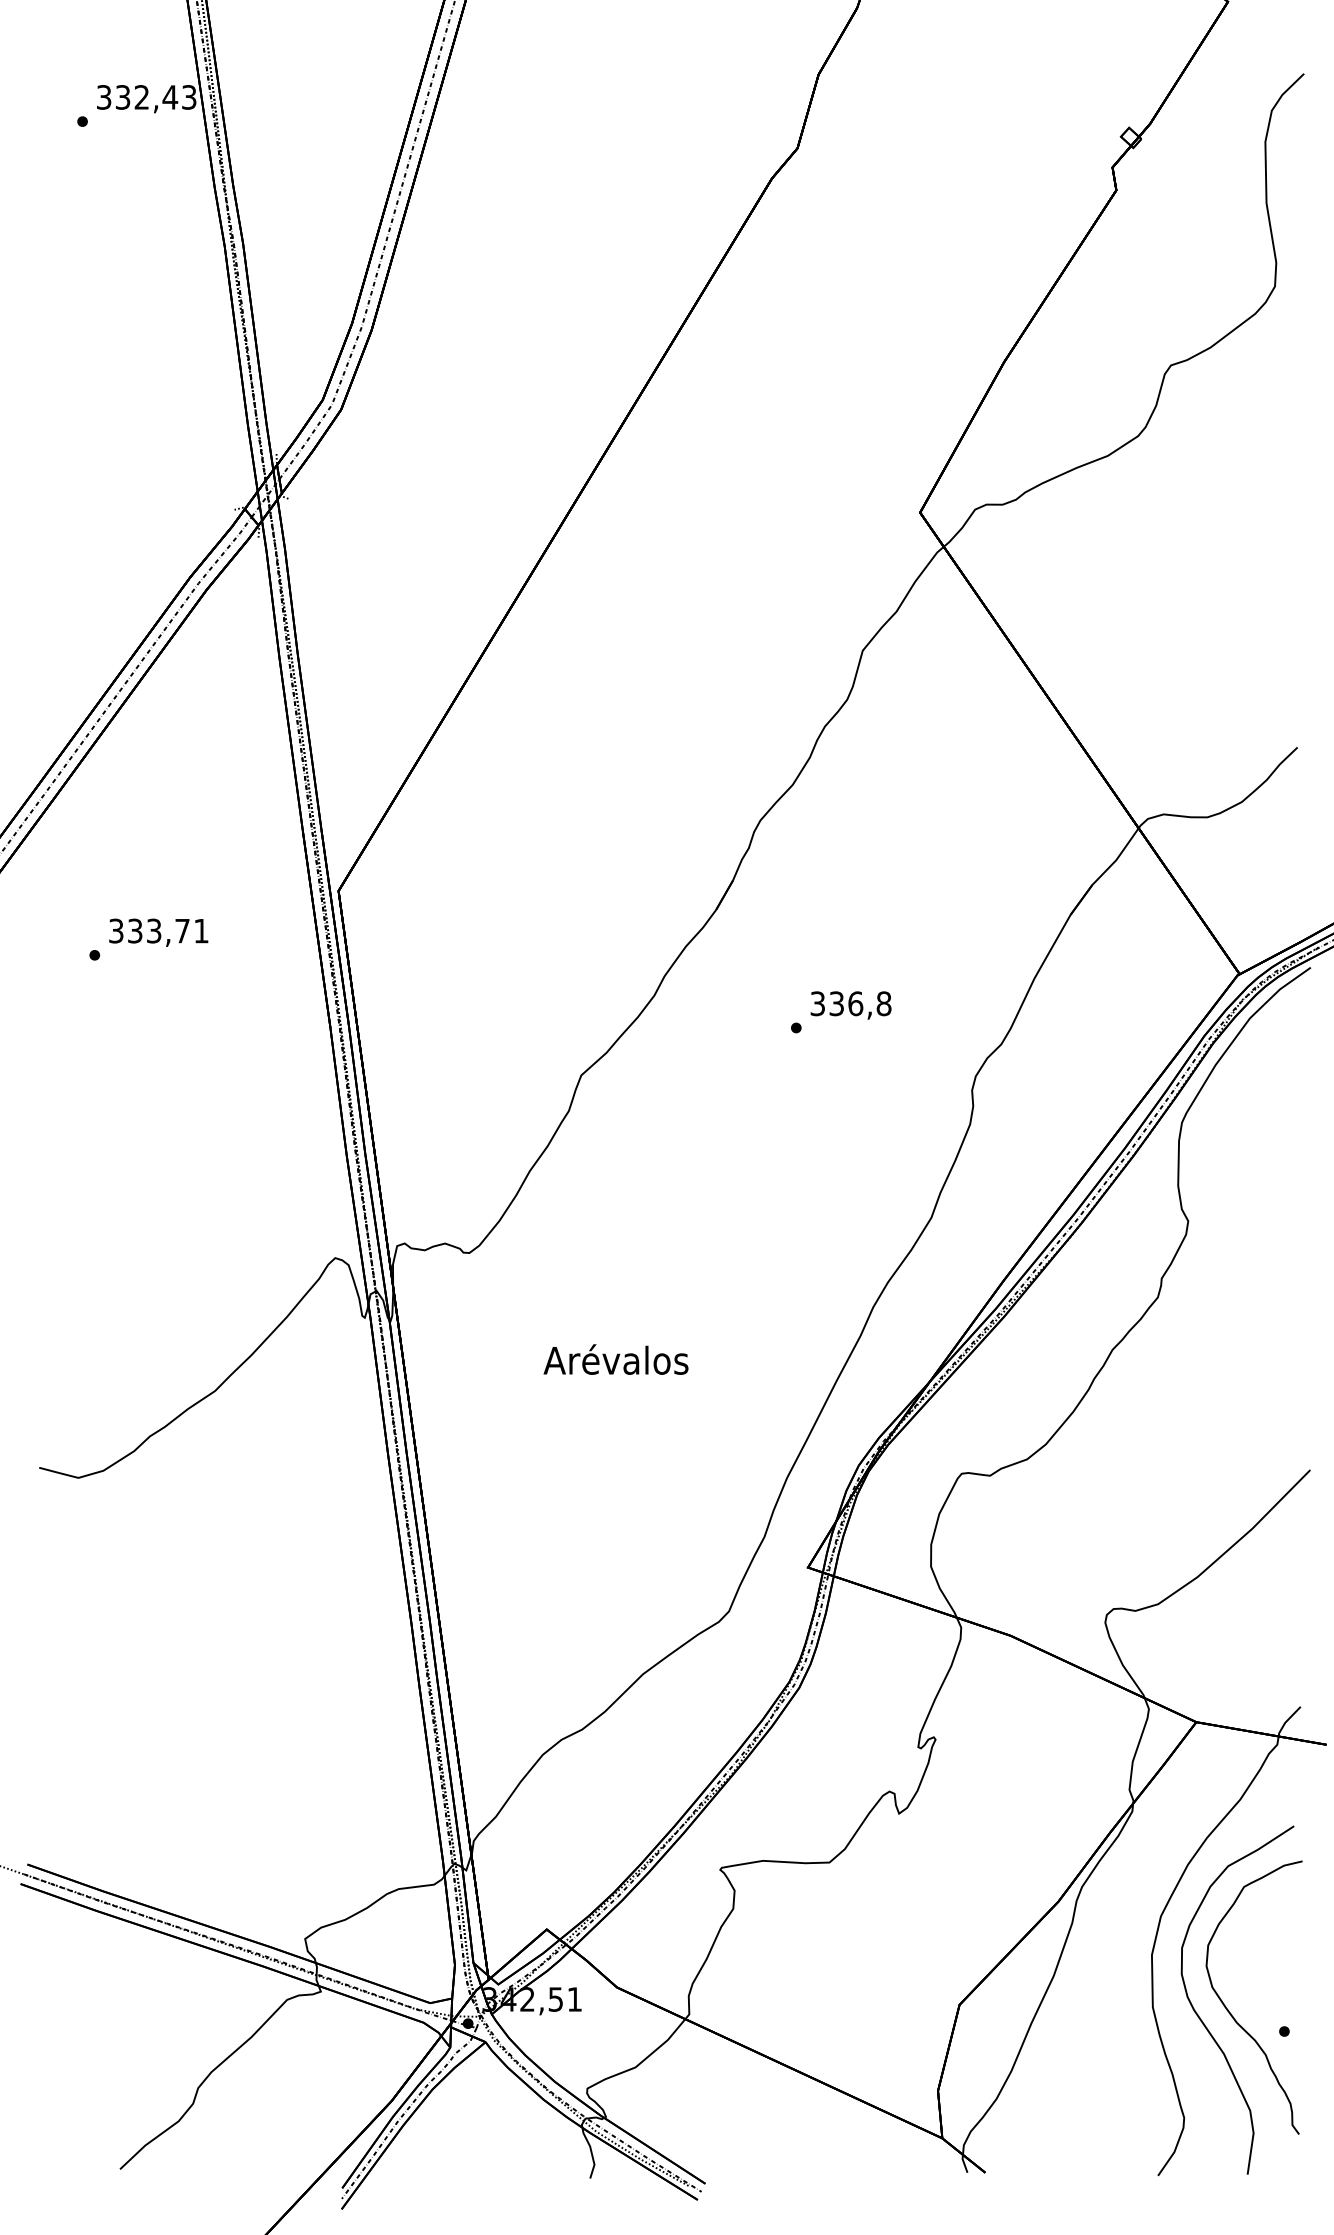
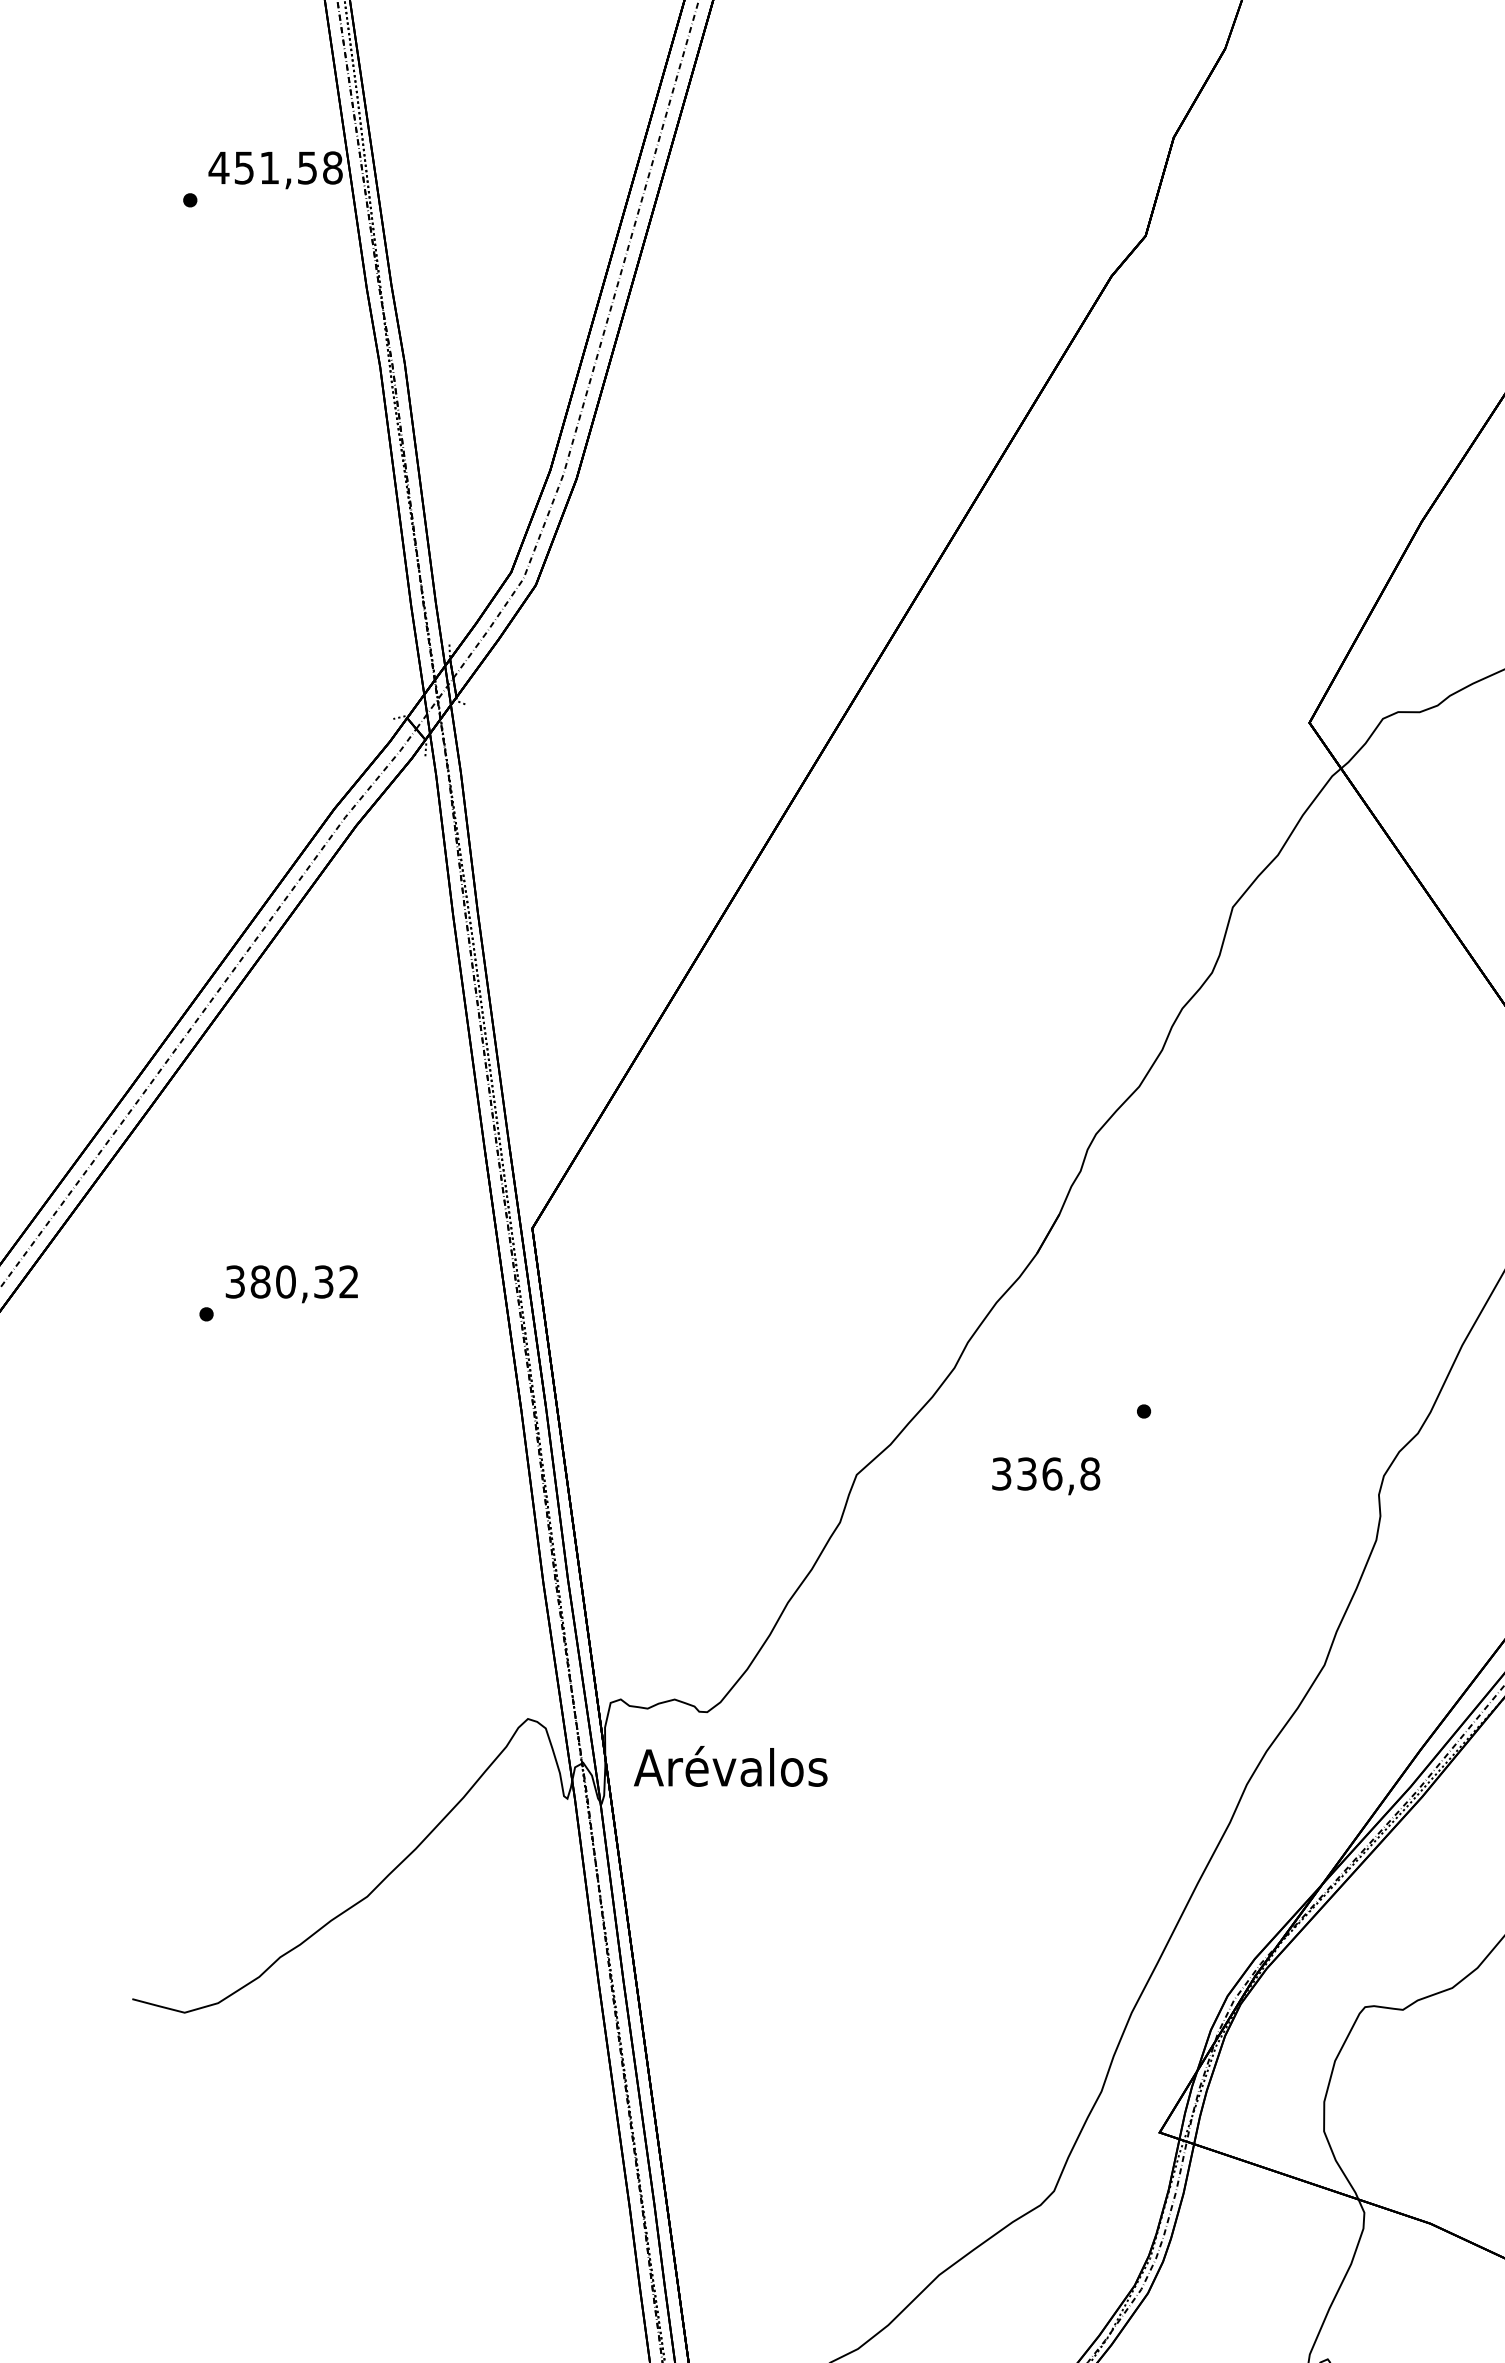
text: (146, 97) -> (275, 168), 332,43 -> 451,58
text: (168, 930) -> (305, 1281), 333,71 -> 380,32
text: (850, 1005) -> (1045, 1476), moved
text: (615, 1359) -> (730, 1766), moved

